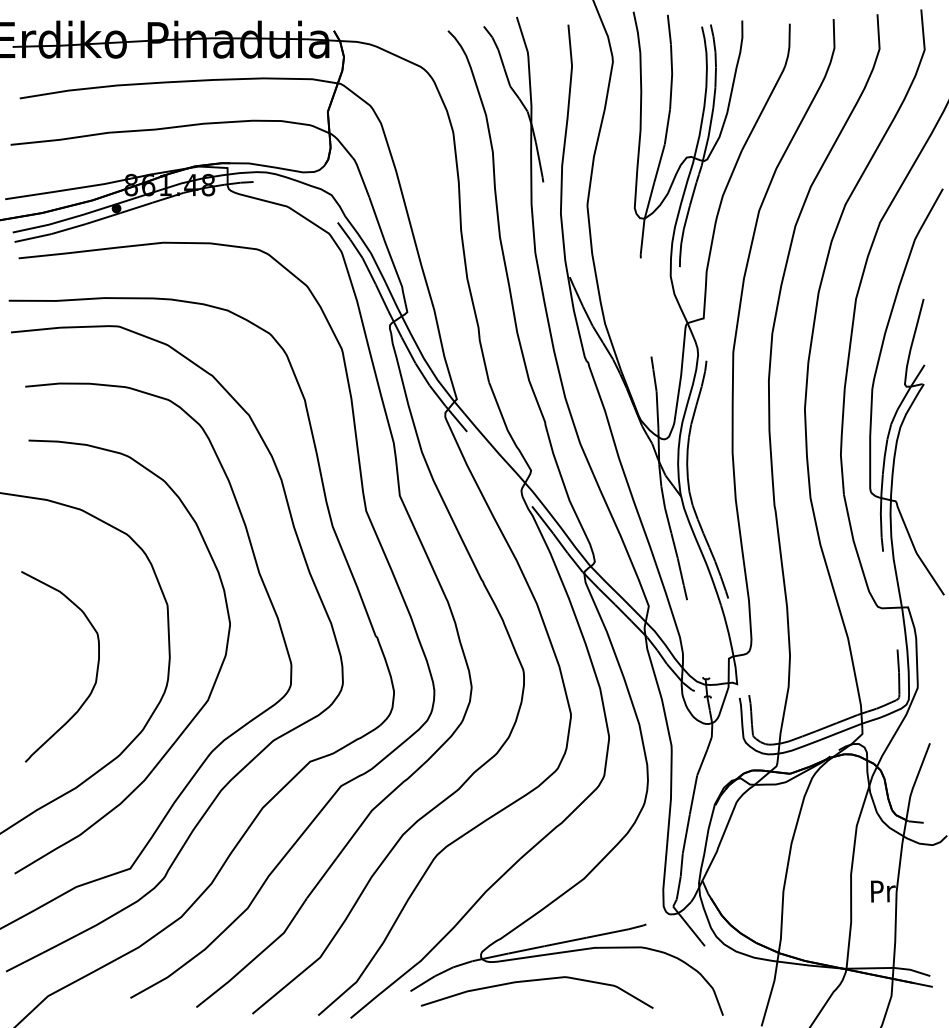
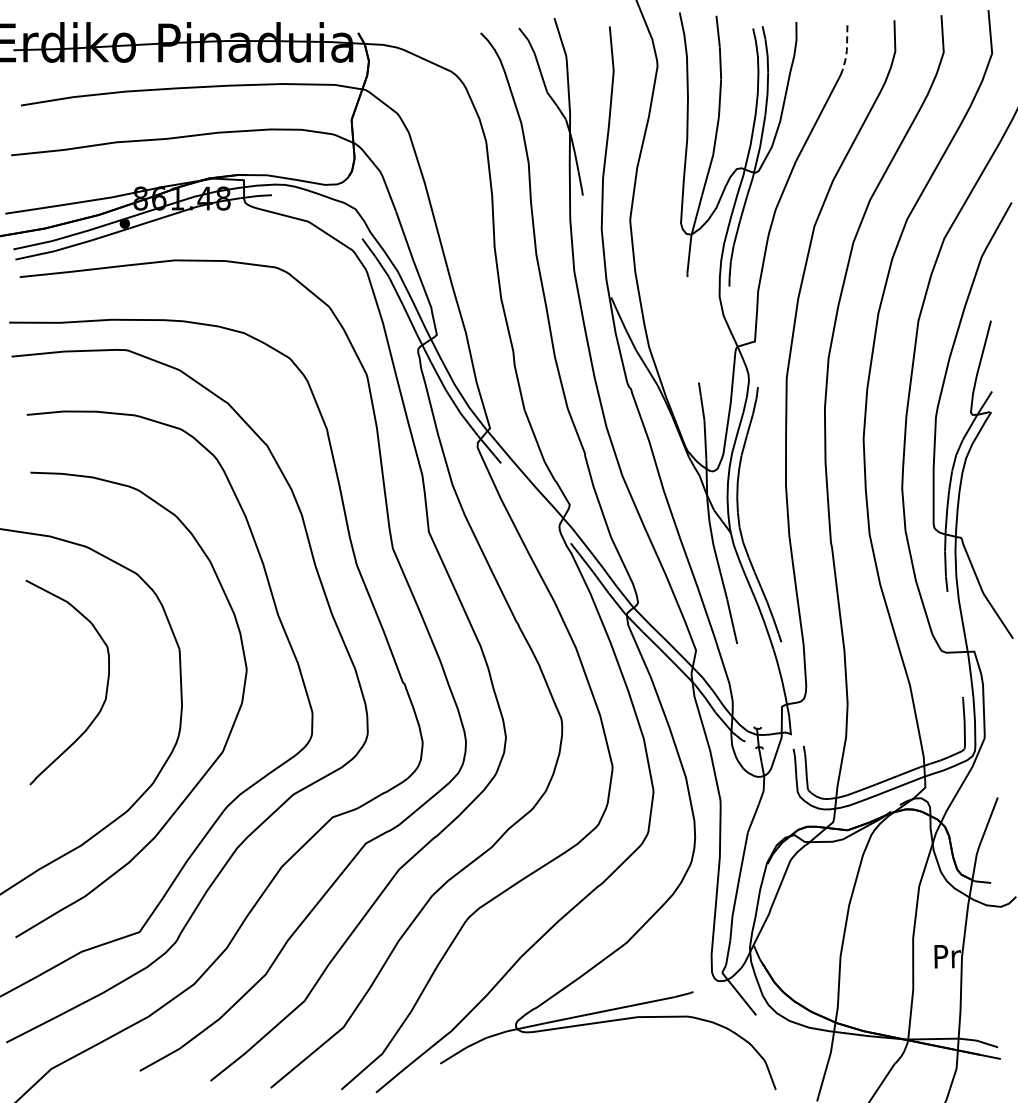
line: (788, 46) -> (846, 49), solid -> dashed
curve: (96, 668) -> (106, 684), moved
curve: (537, 980) -> (576, 1052), removed

